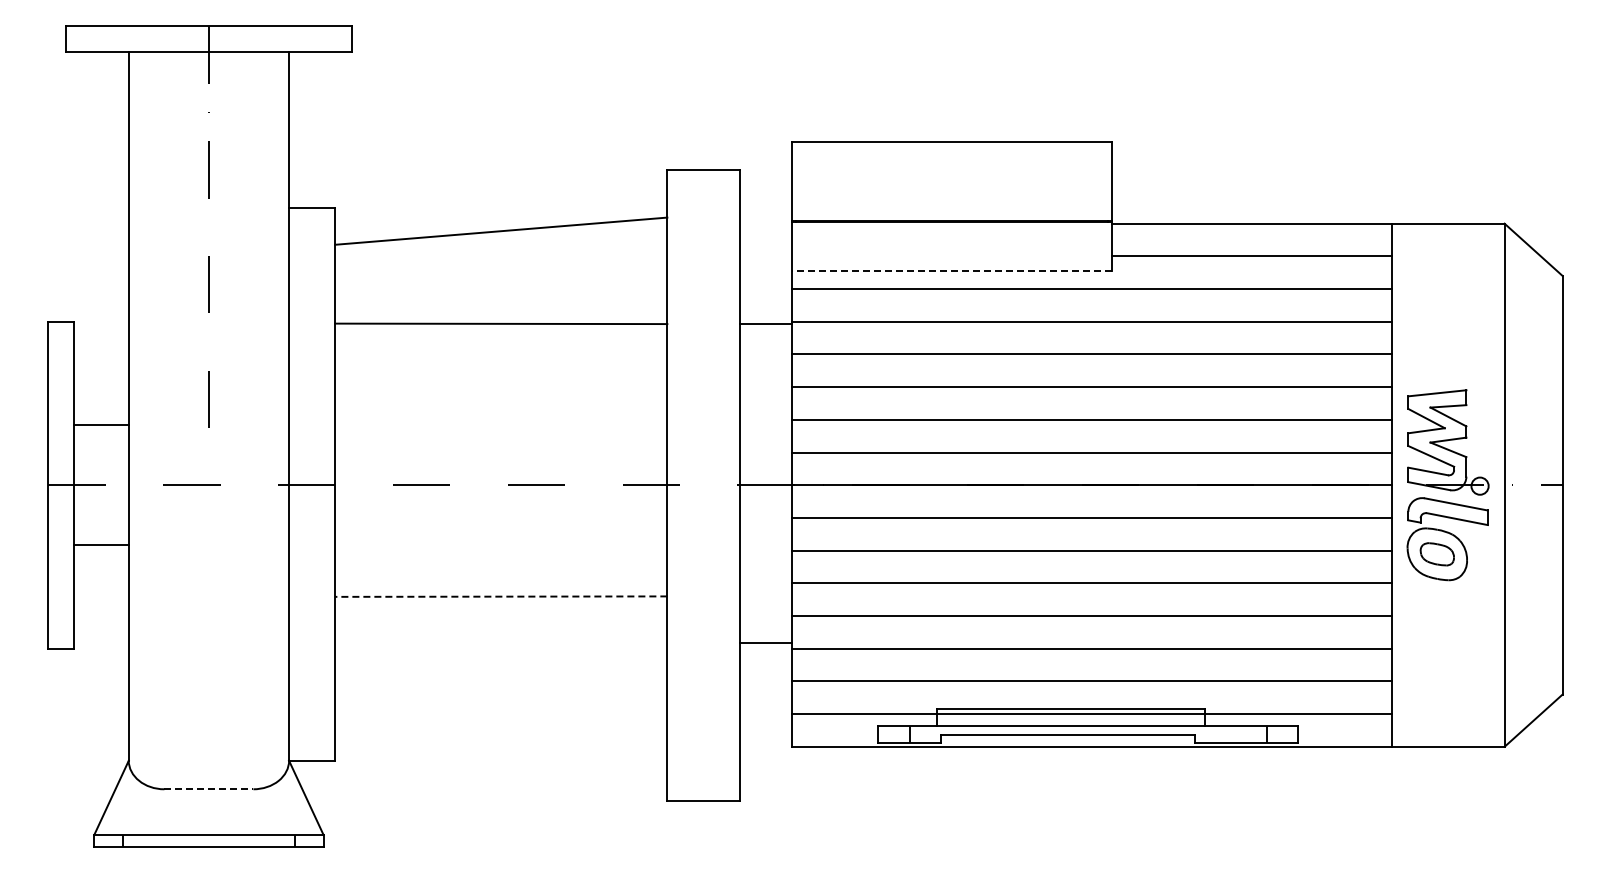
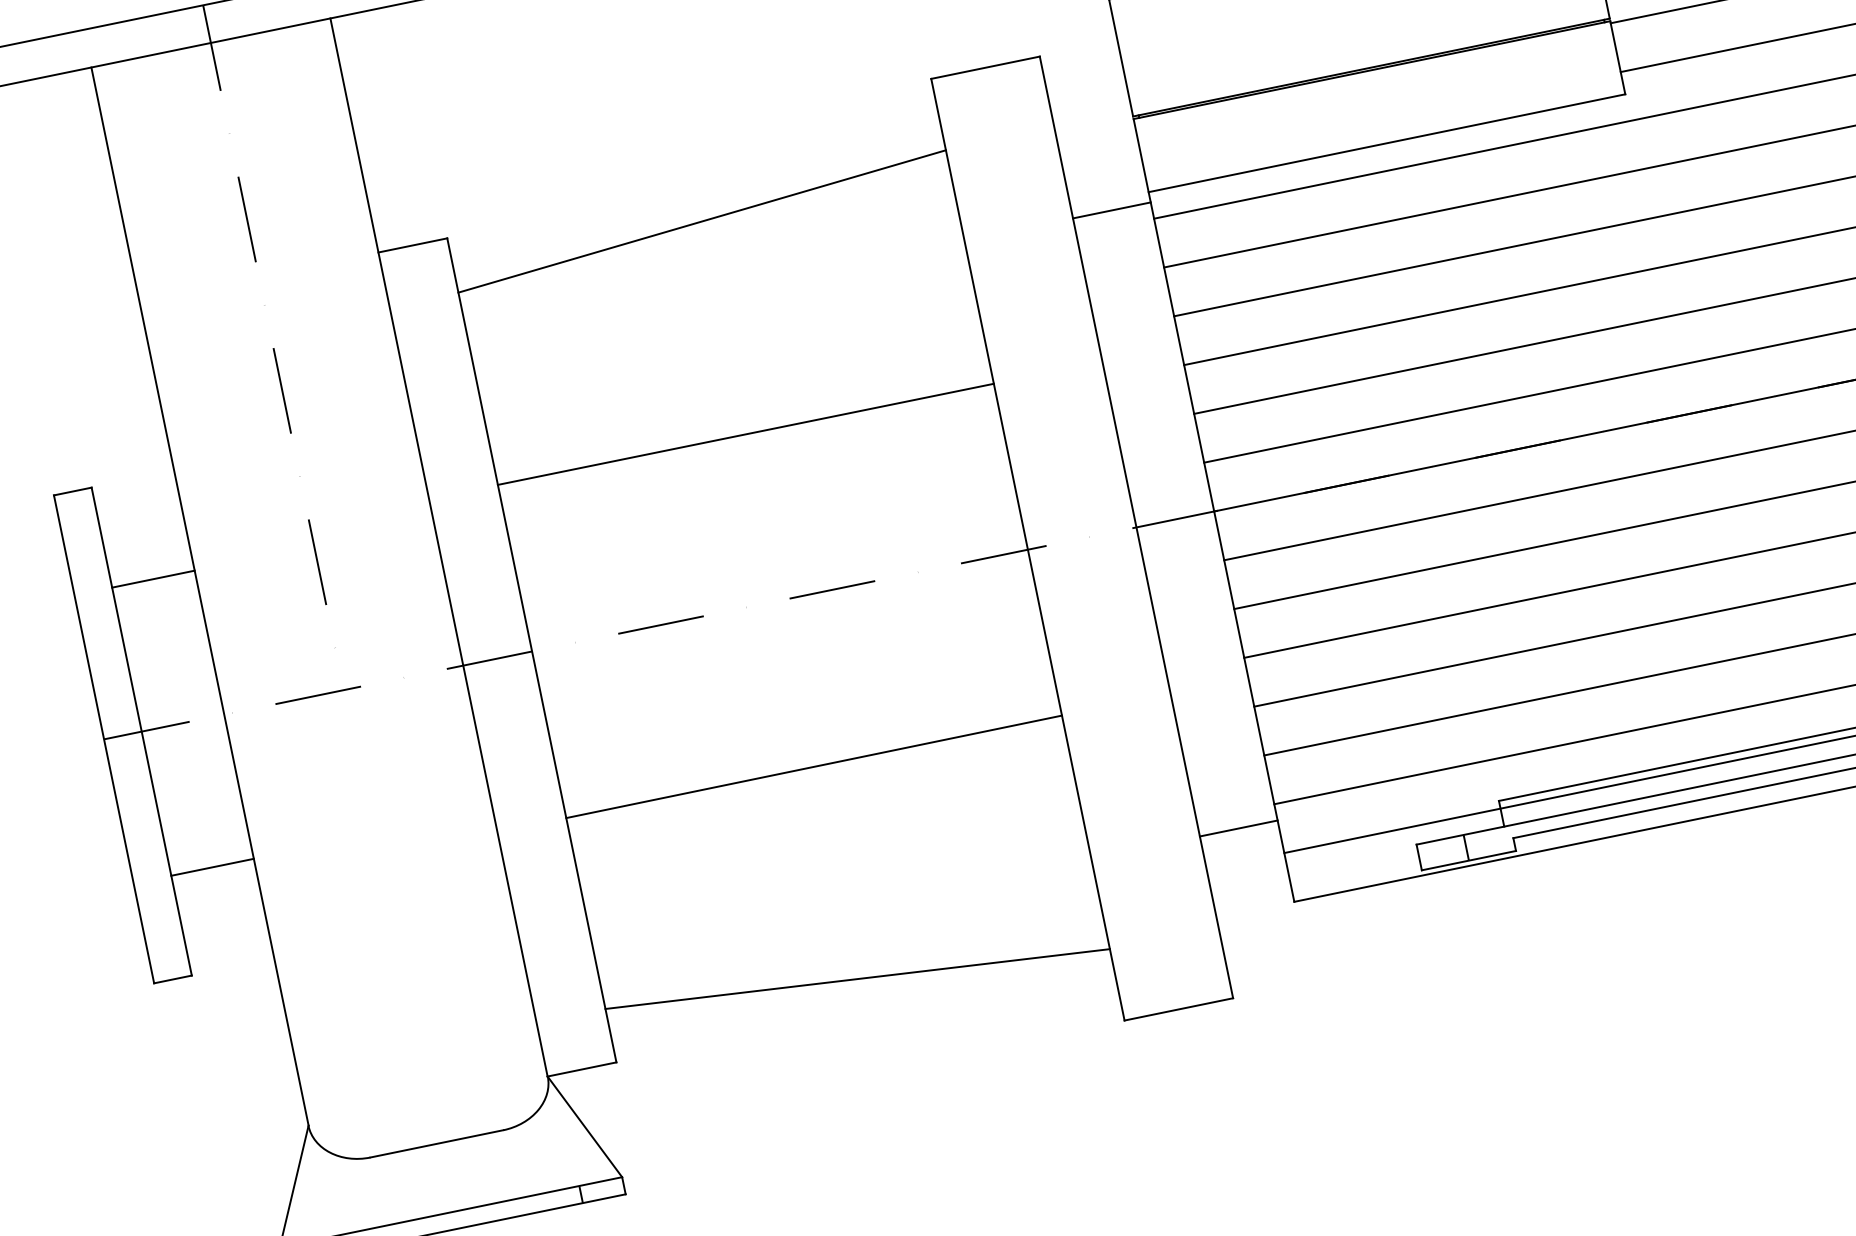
line: (951, 271) -> (1386, 143), dashed -> solid
line: (501, 323) -> (746, 433), moved
line: (766, 324) -> (1112, 210), moved
line: (100, 424) -> (152, 578), moved
line: (100, 544) -> (211, 867), moved
line: (500, 596) -> (812, 766), dashed -> solid
line: (766, 643) -> (1239, 828), moved
line: (501, 738) -> (857, 978), added
line: (208, 789) -> (436, 1144), dashed -> solid

